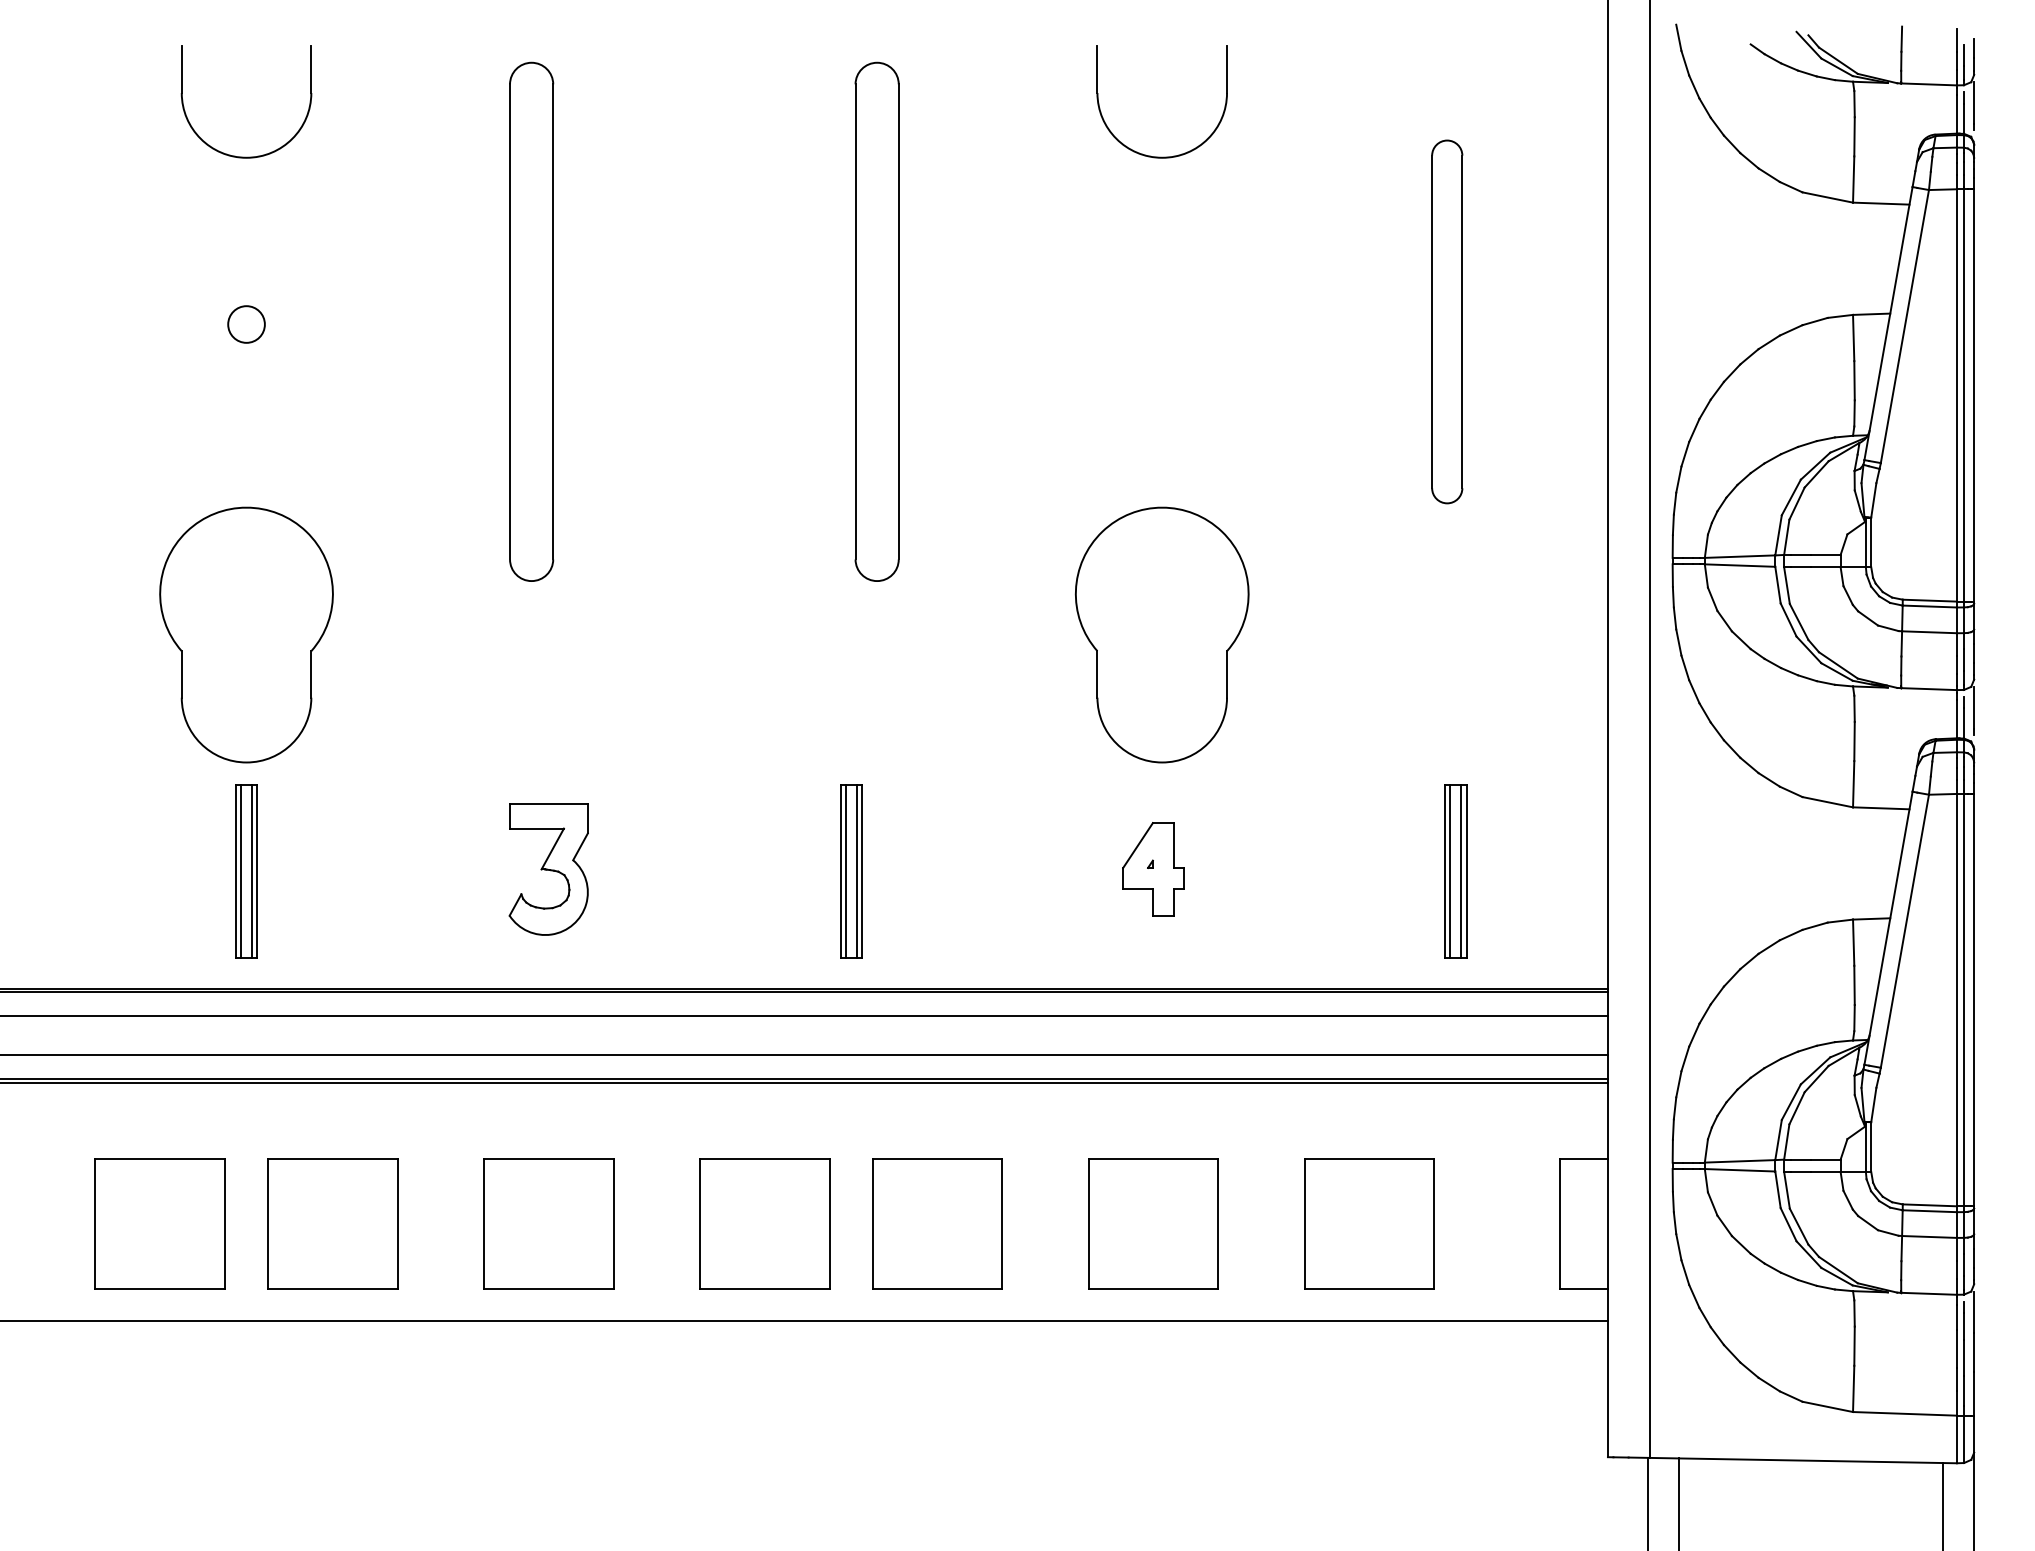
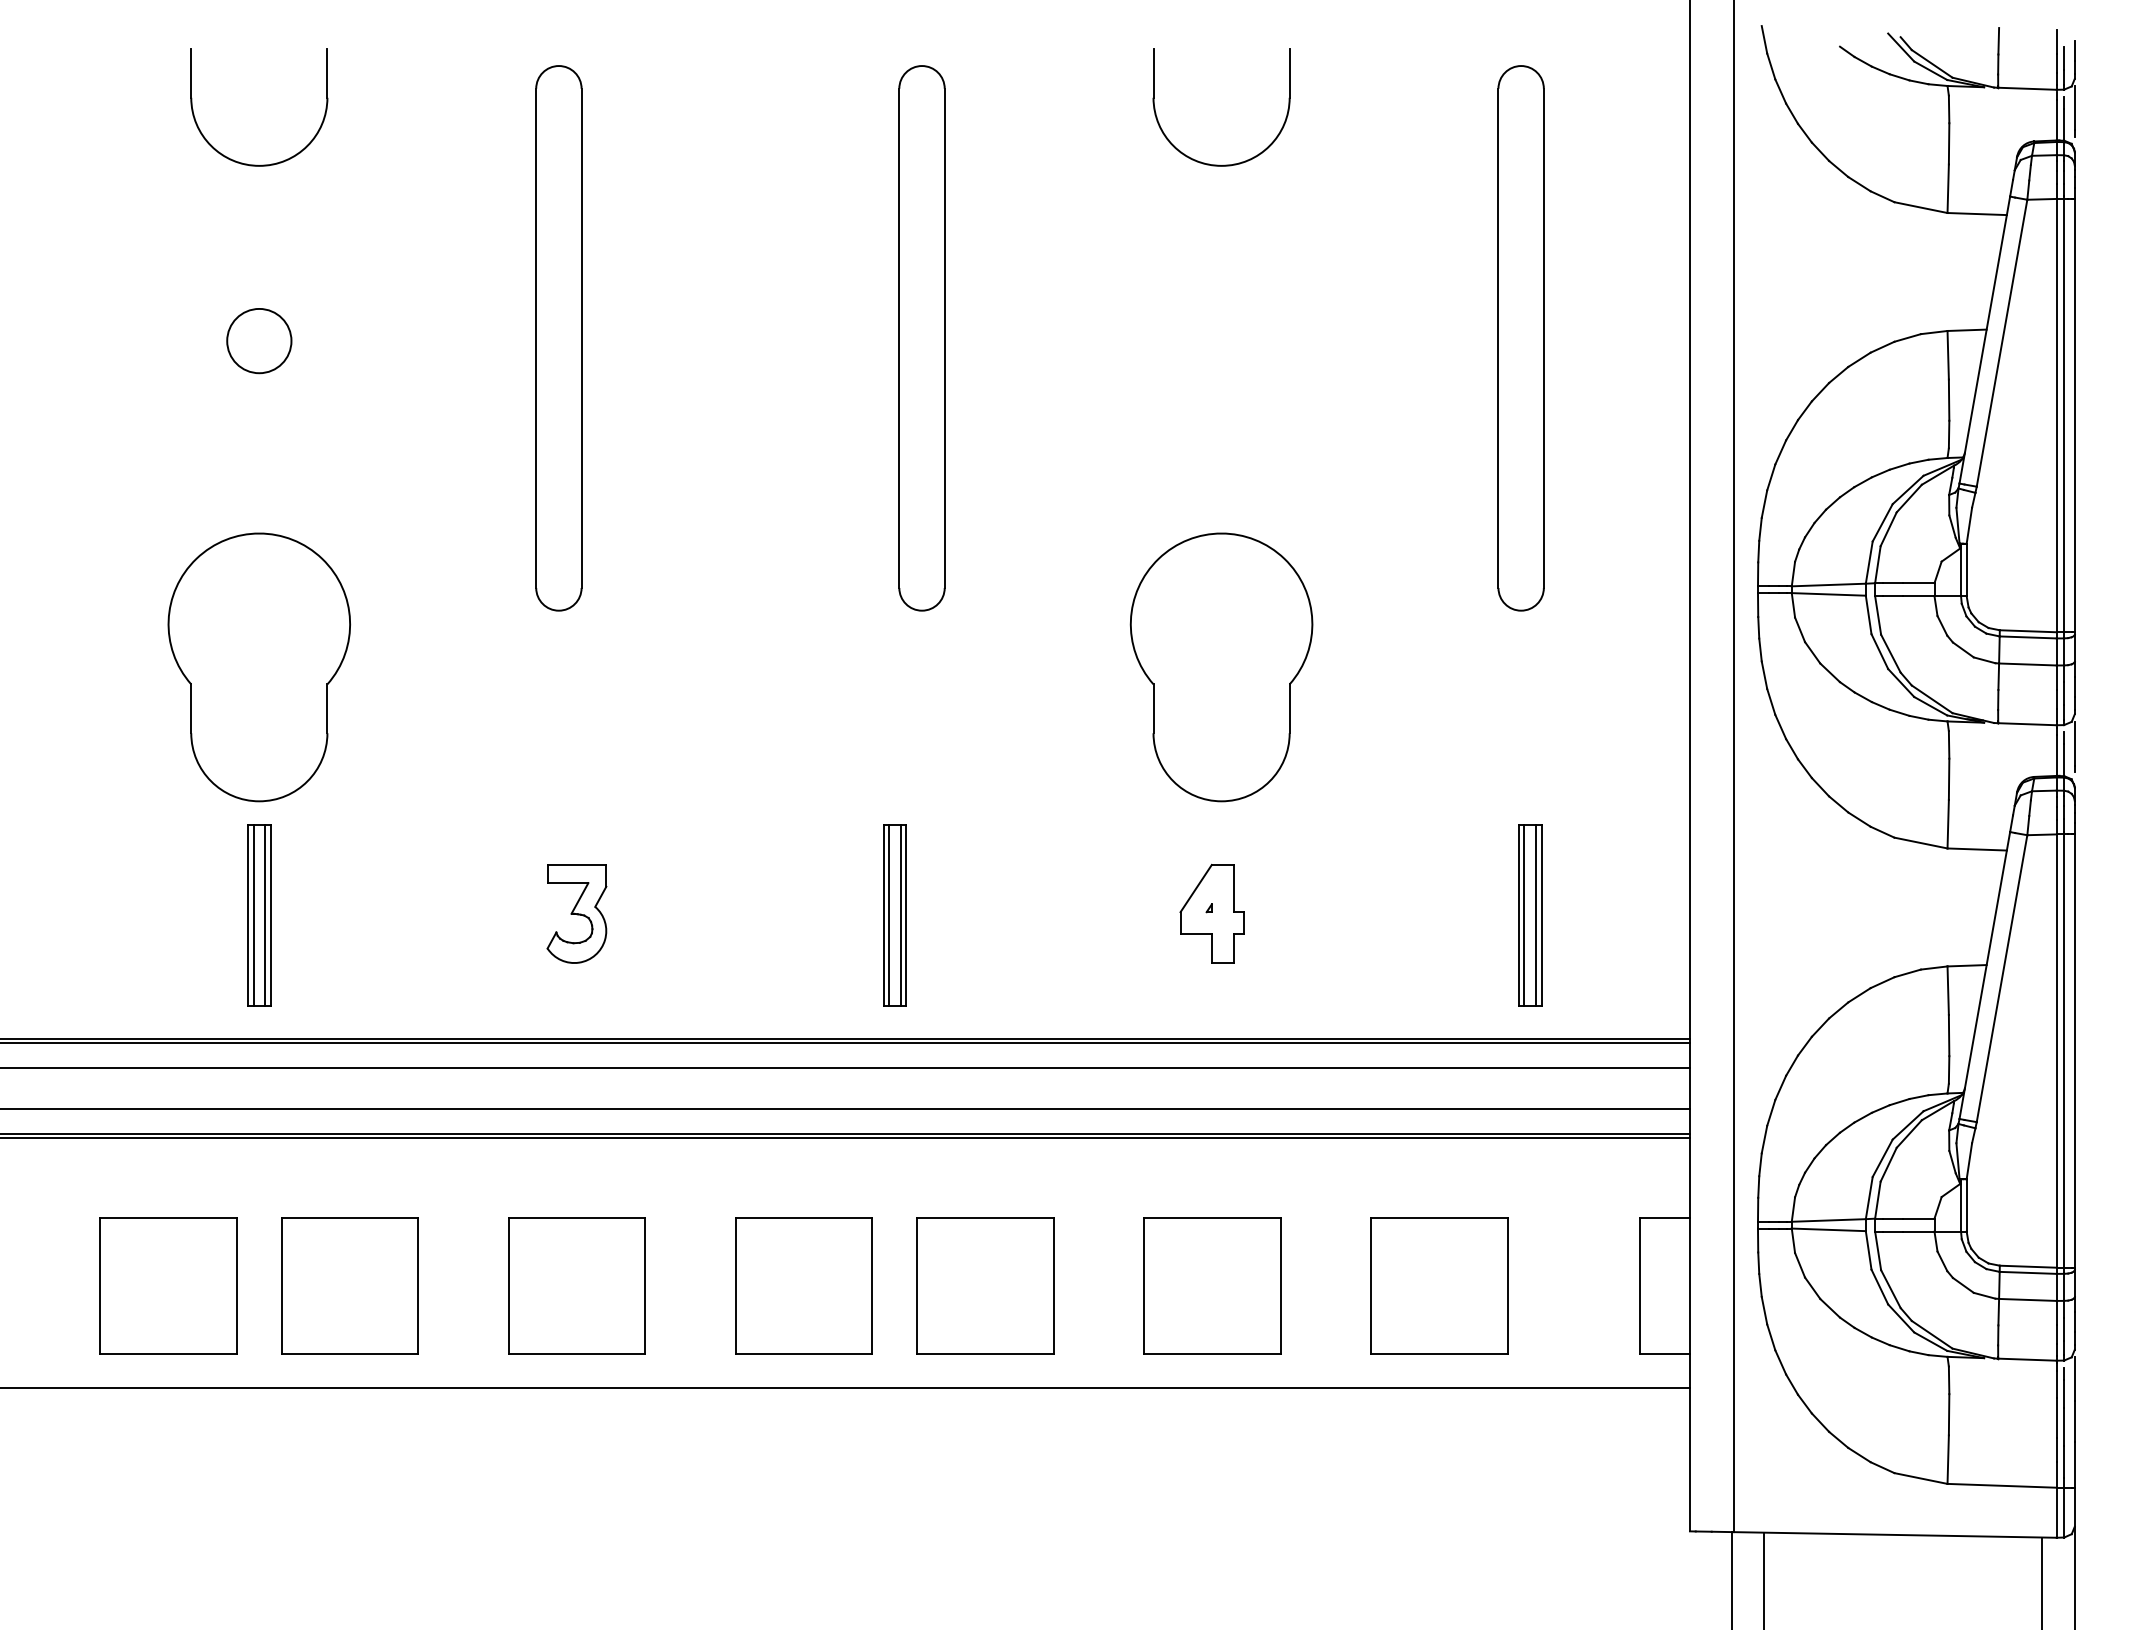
part: (1446, 322) -> (1520, 338), size x1.43
circle: (246, 323) -> (259, 340), size x1.67
part: (548, 869) -> (576, 913), size x0.71

